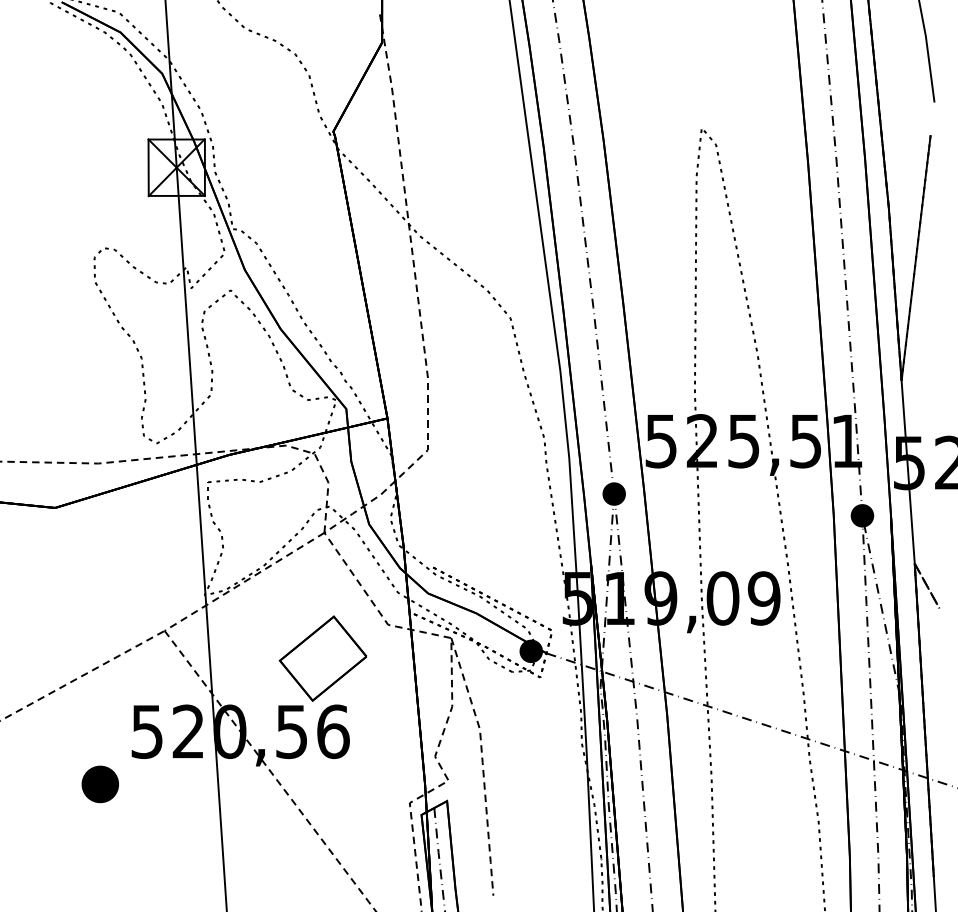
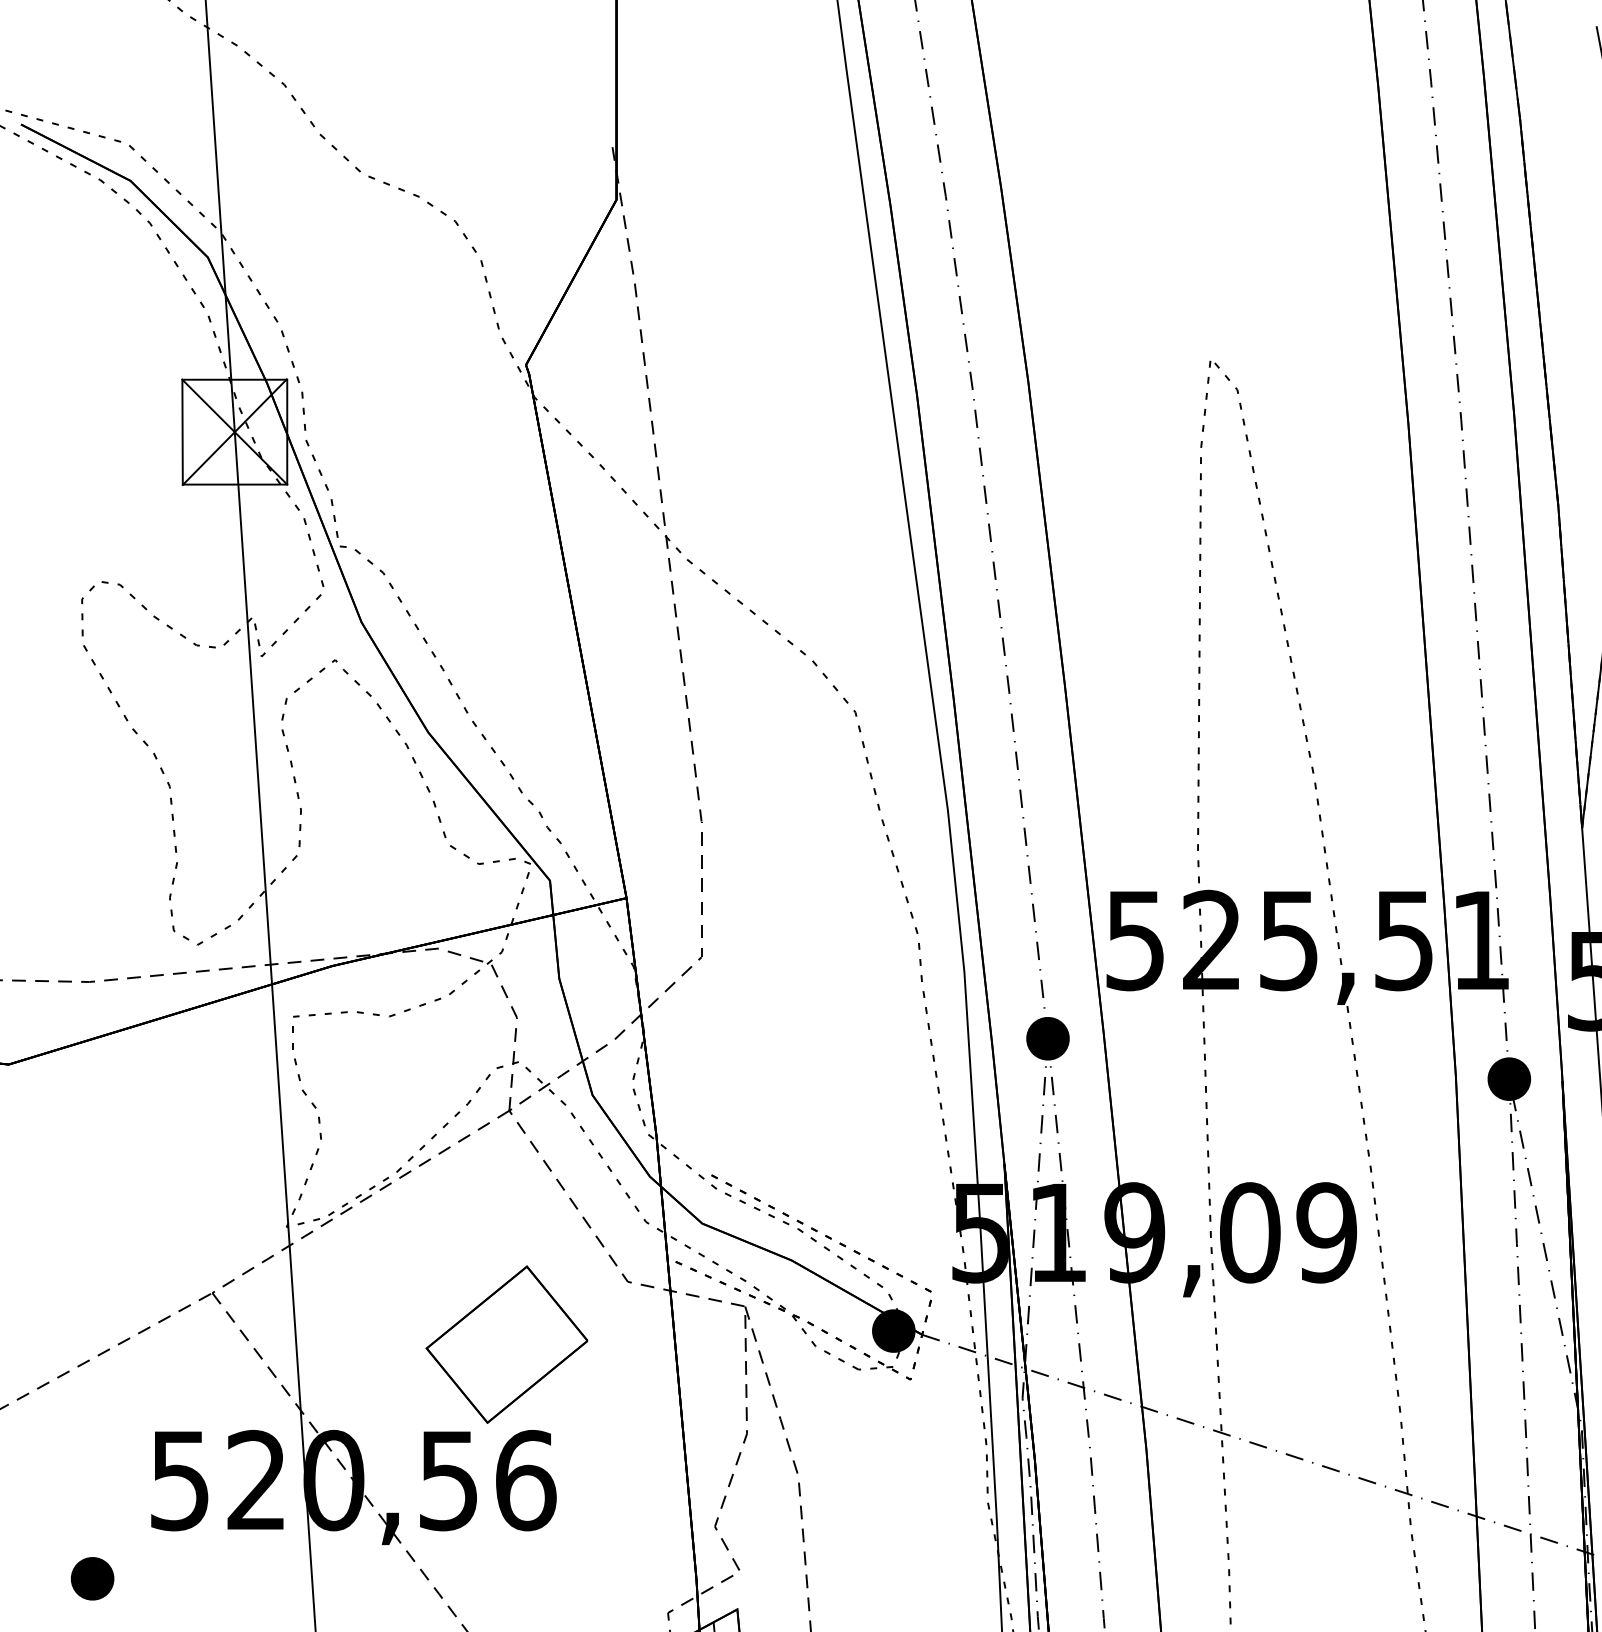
part: (99, 784) -> (91, 1578), size x0.62

